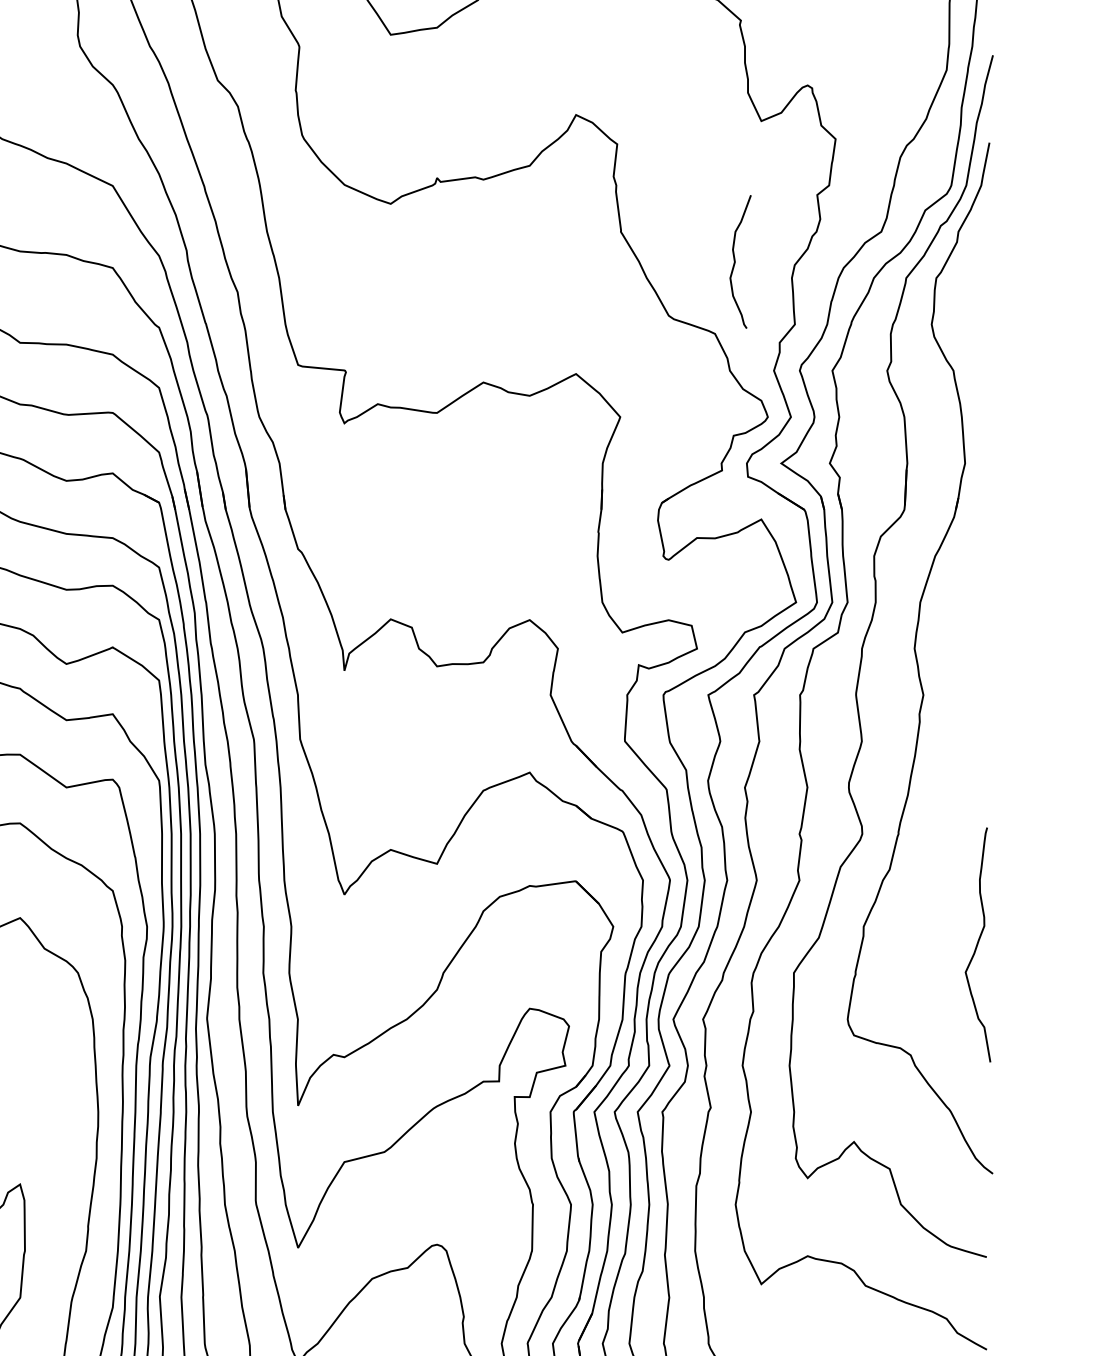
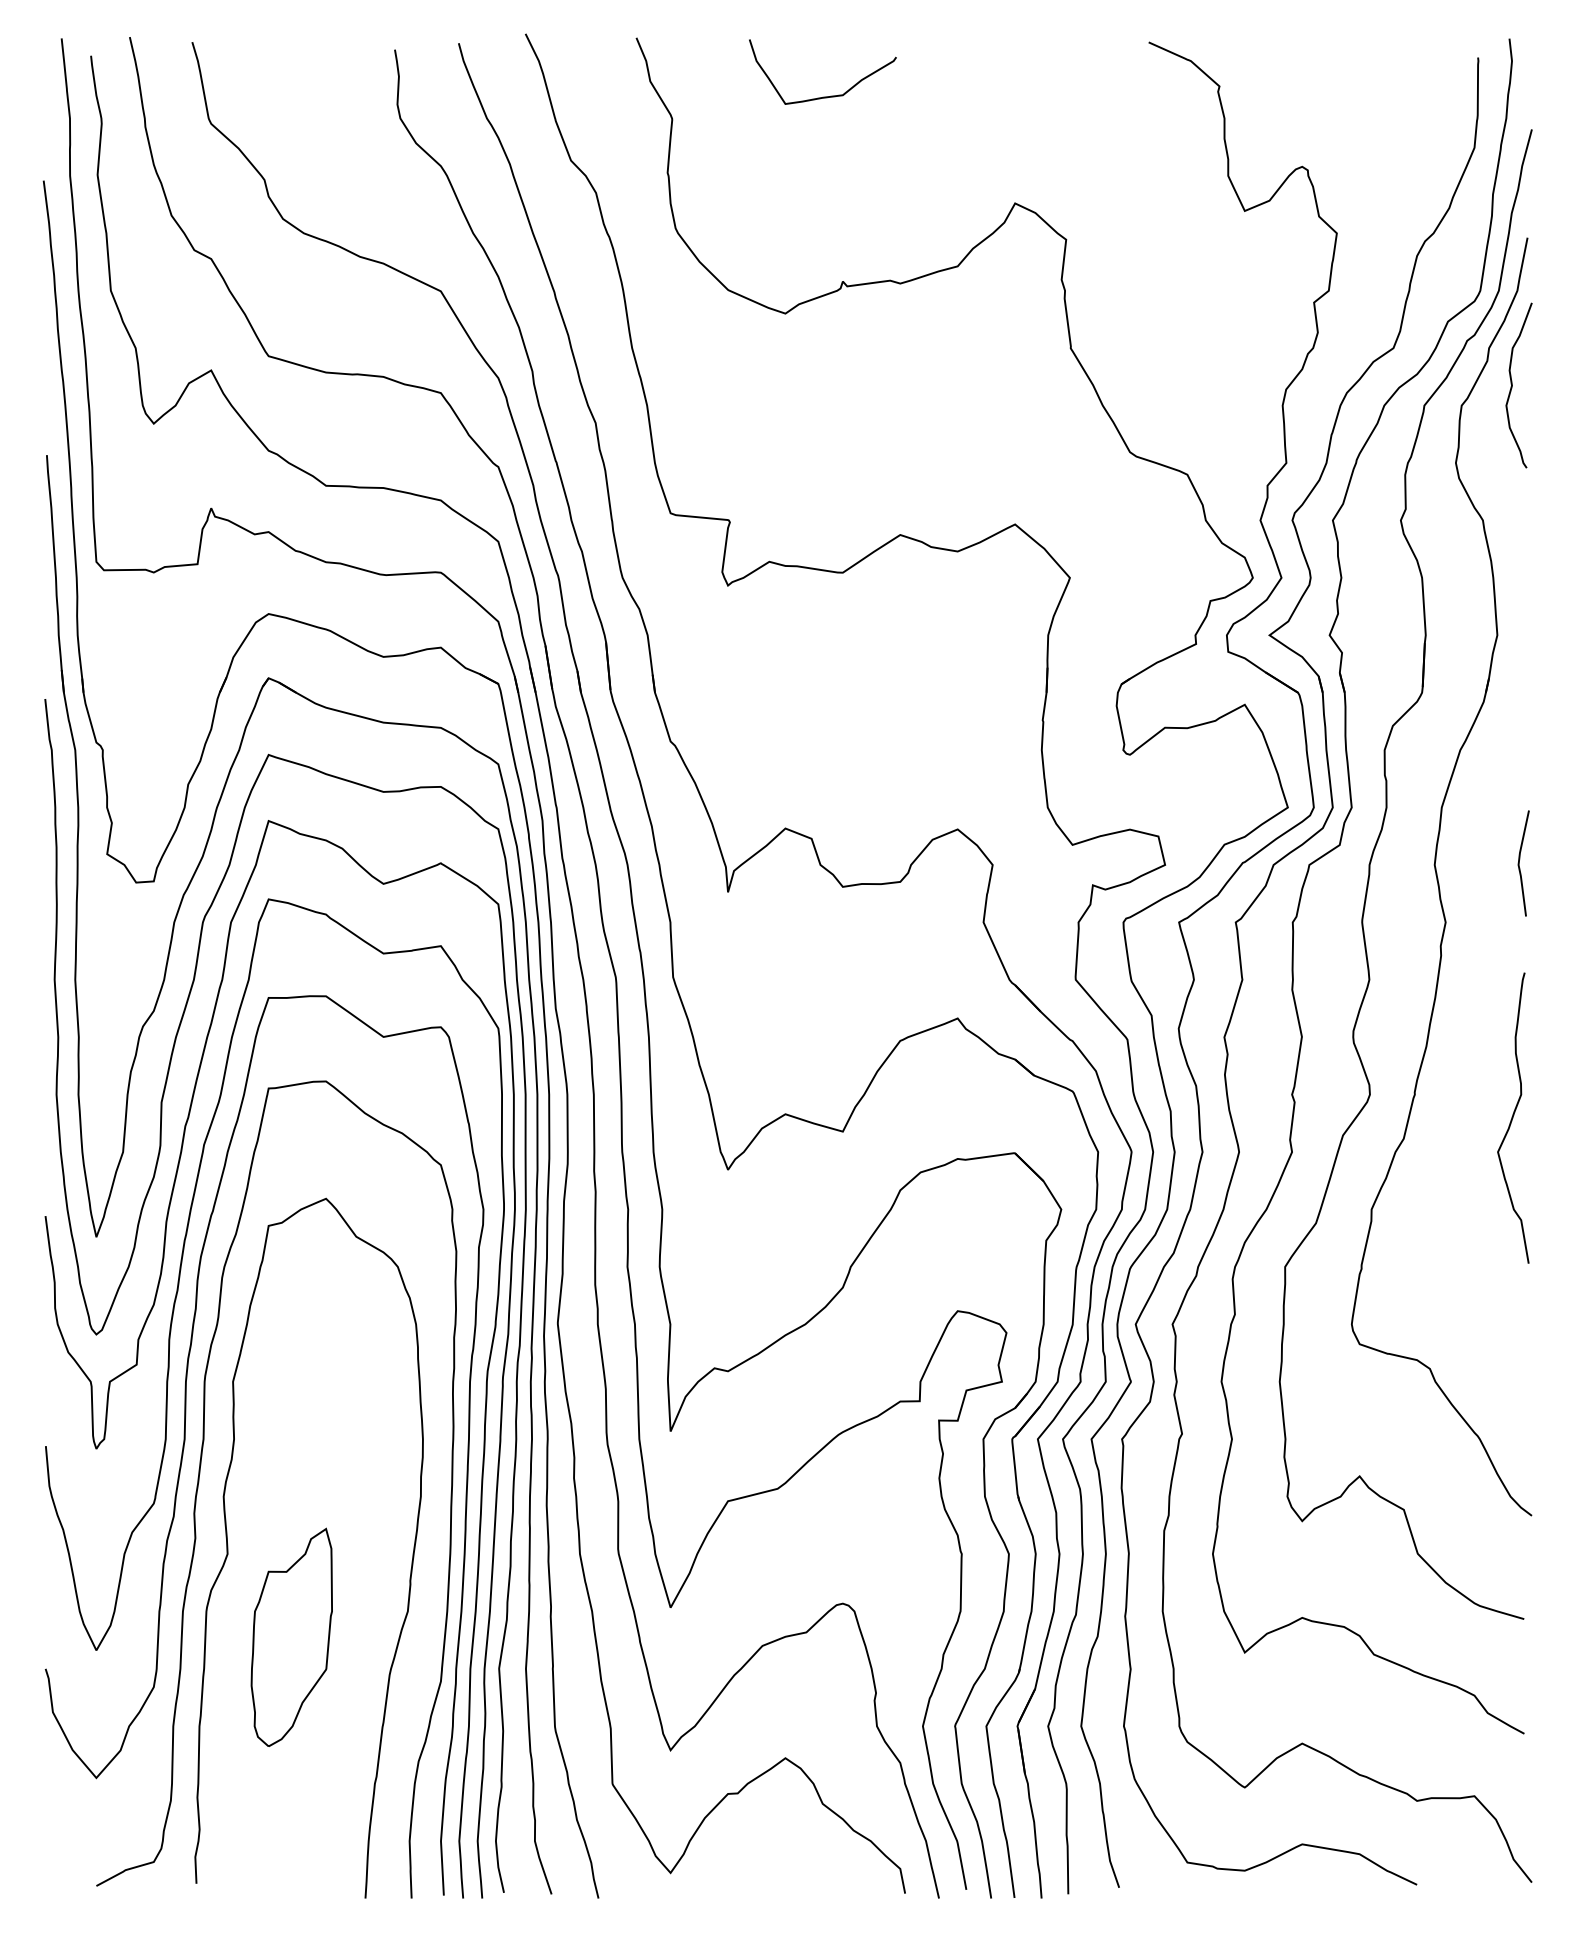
curve: (735, 261) -> (1512, 385), moved
line: (983, 647) -> (1519, 863), added
curve: (978, 944) -> (1513, 1117), moved

